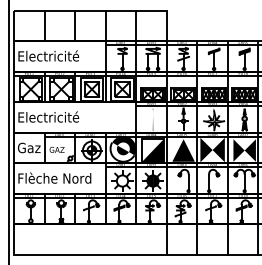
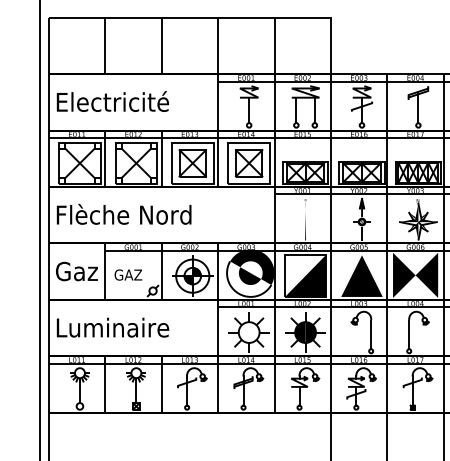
text: (55, 116) -> (125, 213), Electricité -> Flèche Nord
text: (55, 177) -> (125, 326), Flèche Nord -> Luminaire

